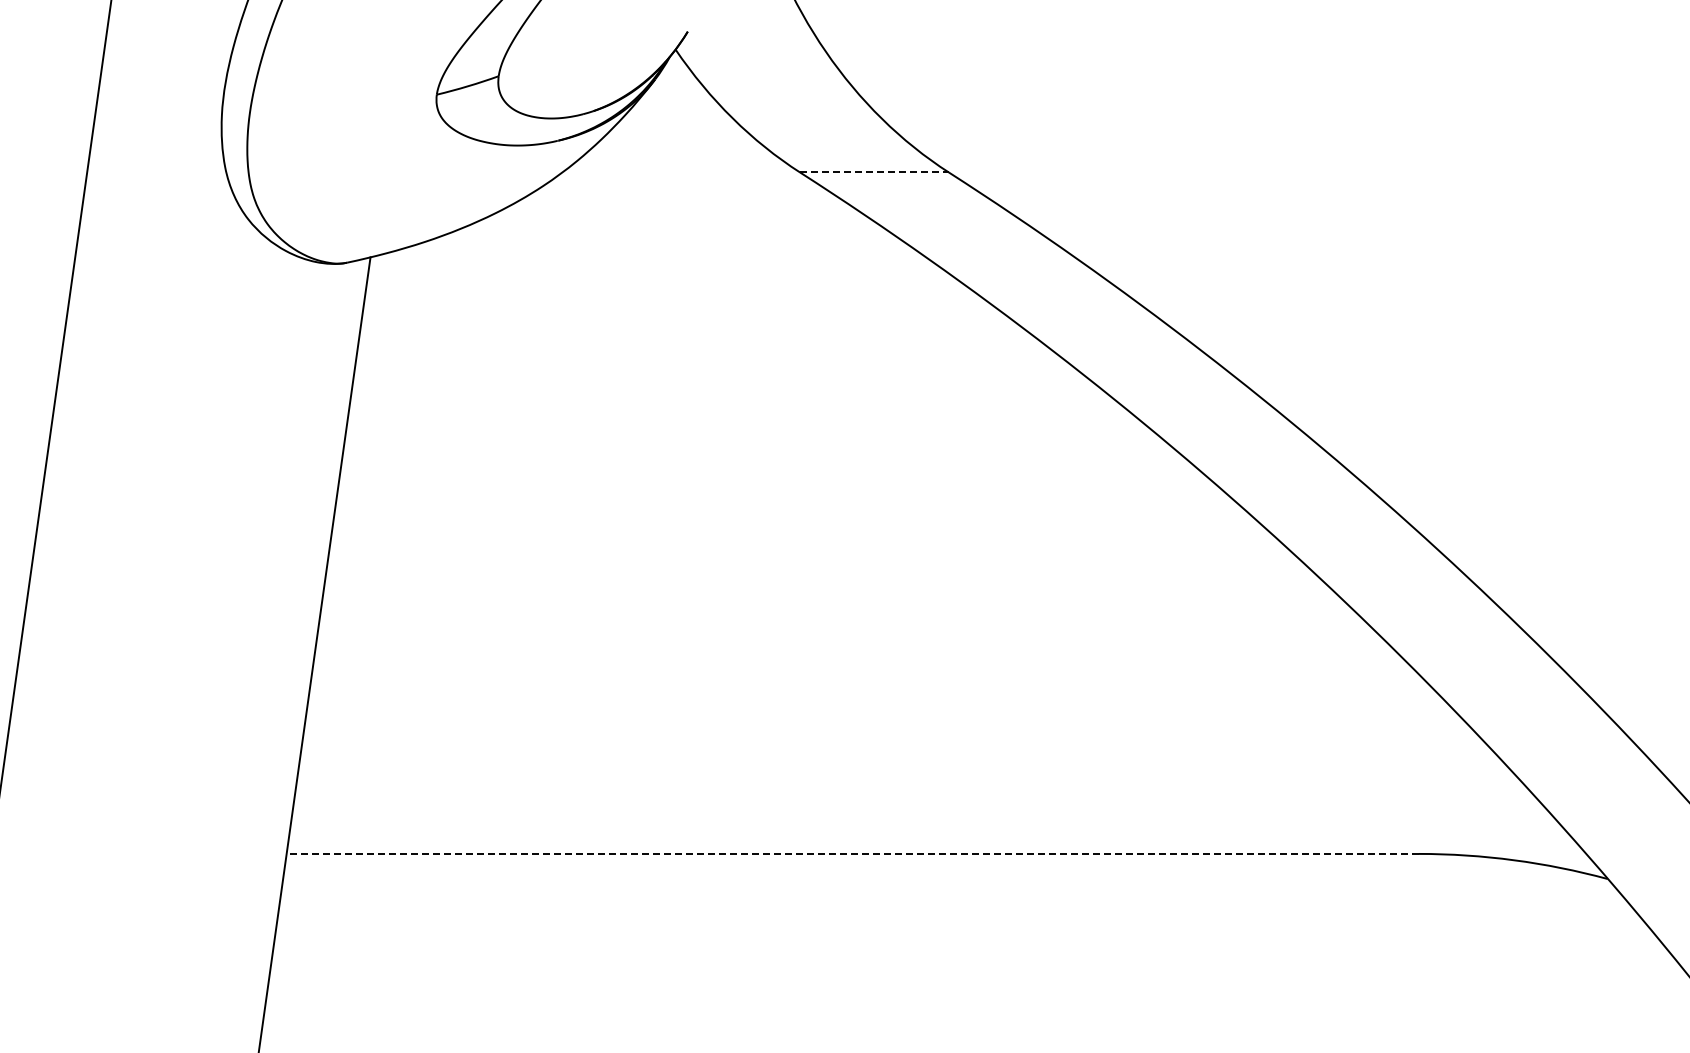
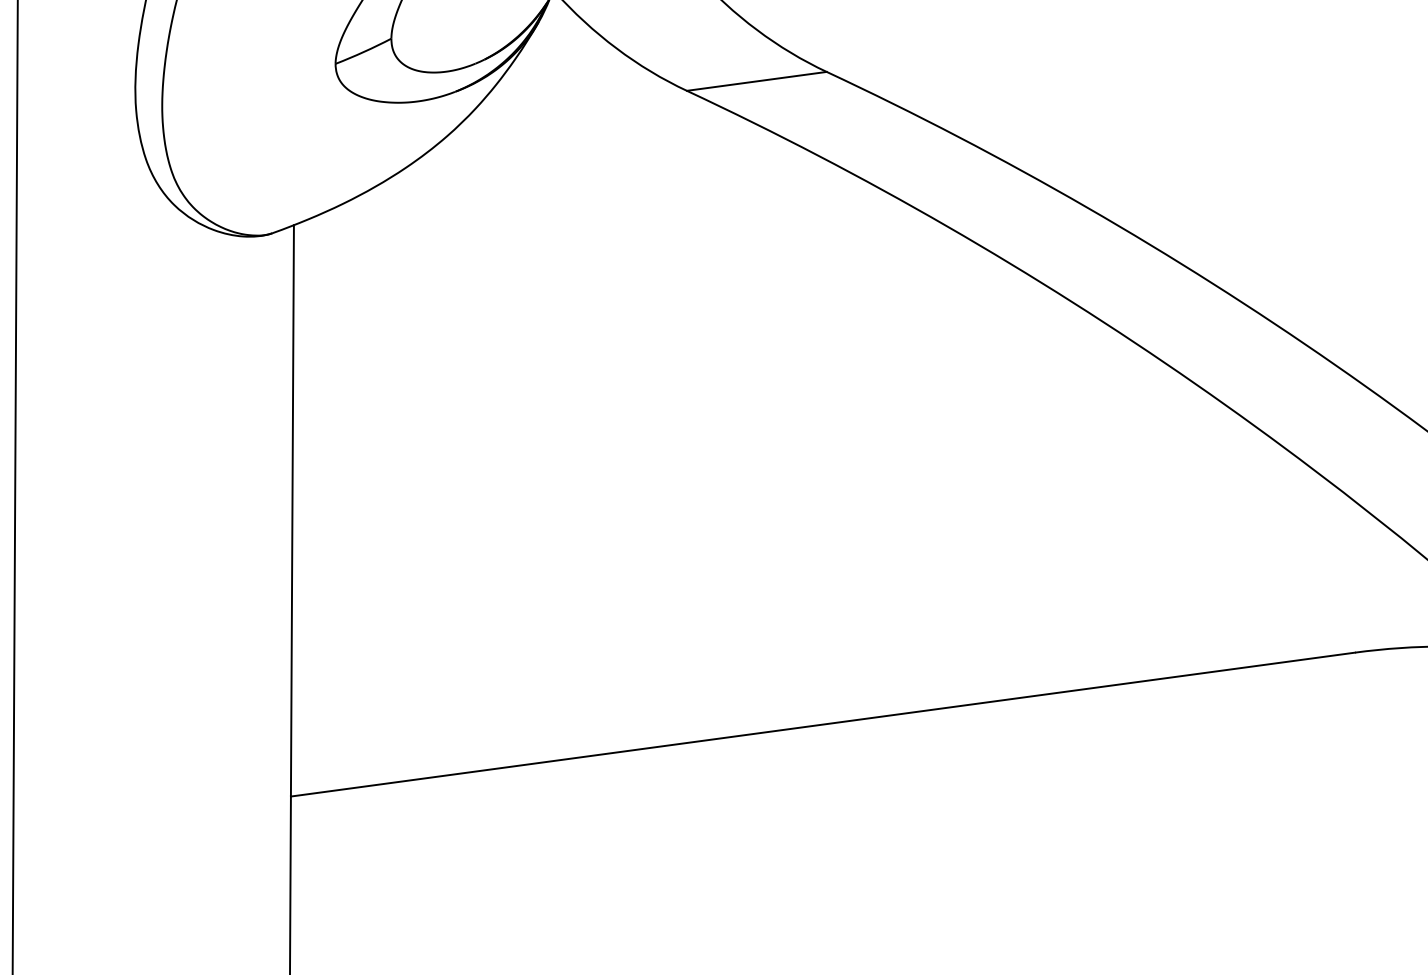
line: (875, 172) -> (757, 81), dashed -> solid
line: (852, 853) -> (822, 724), dashed -> solid

